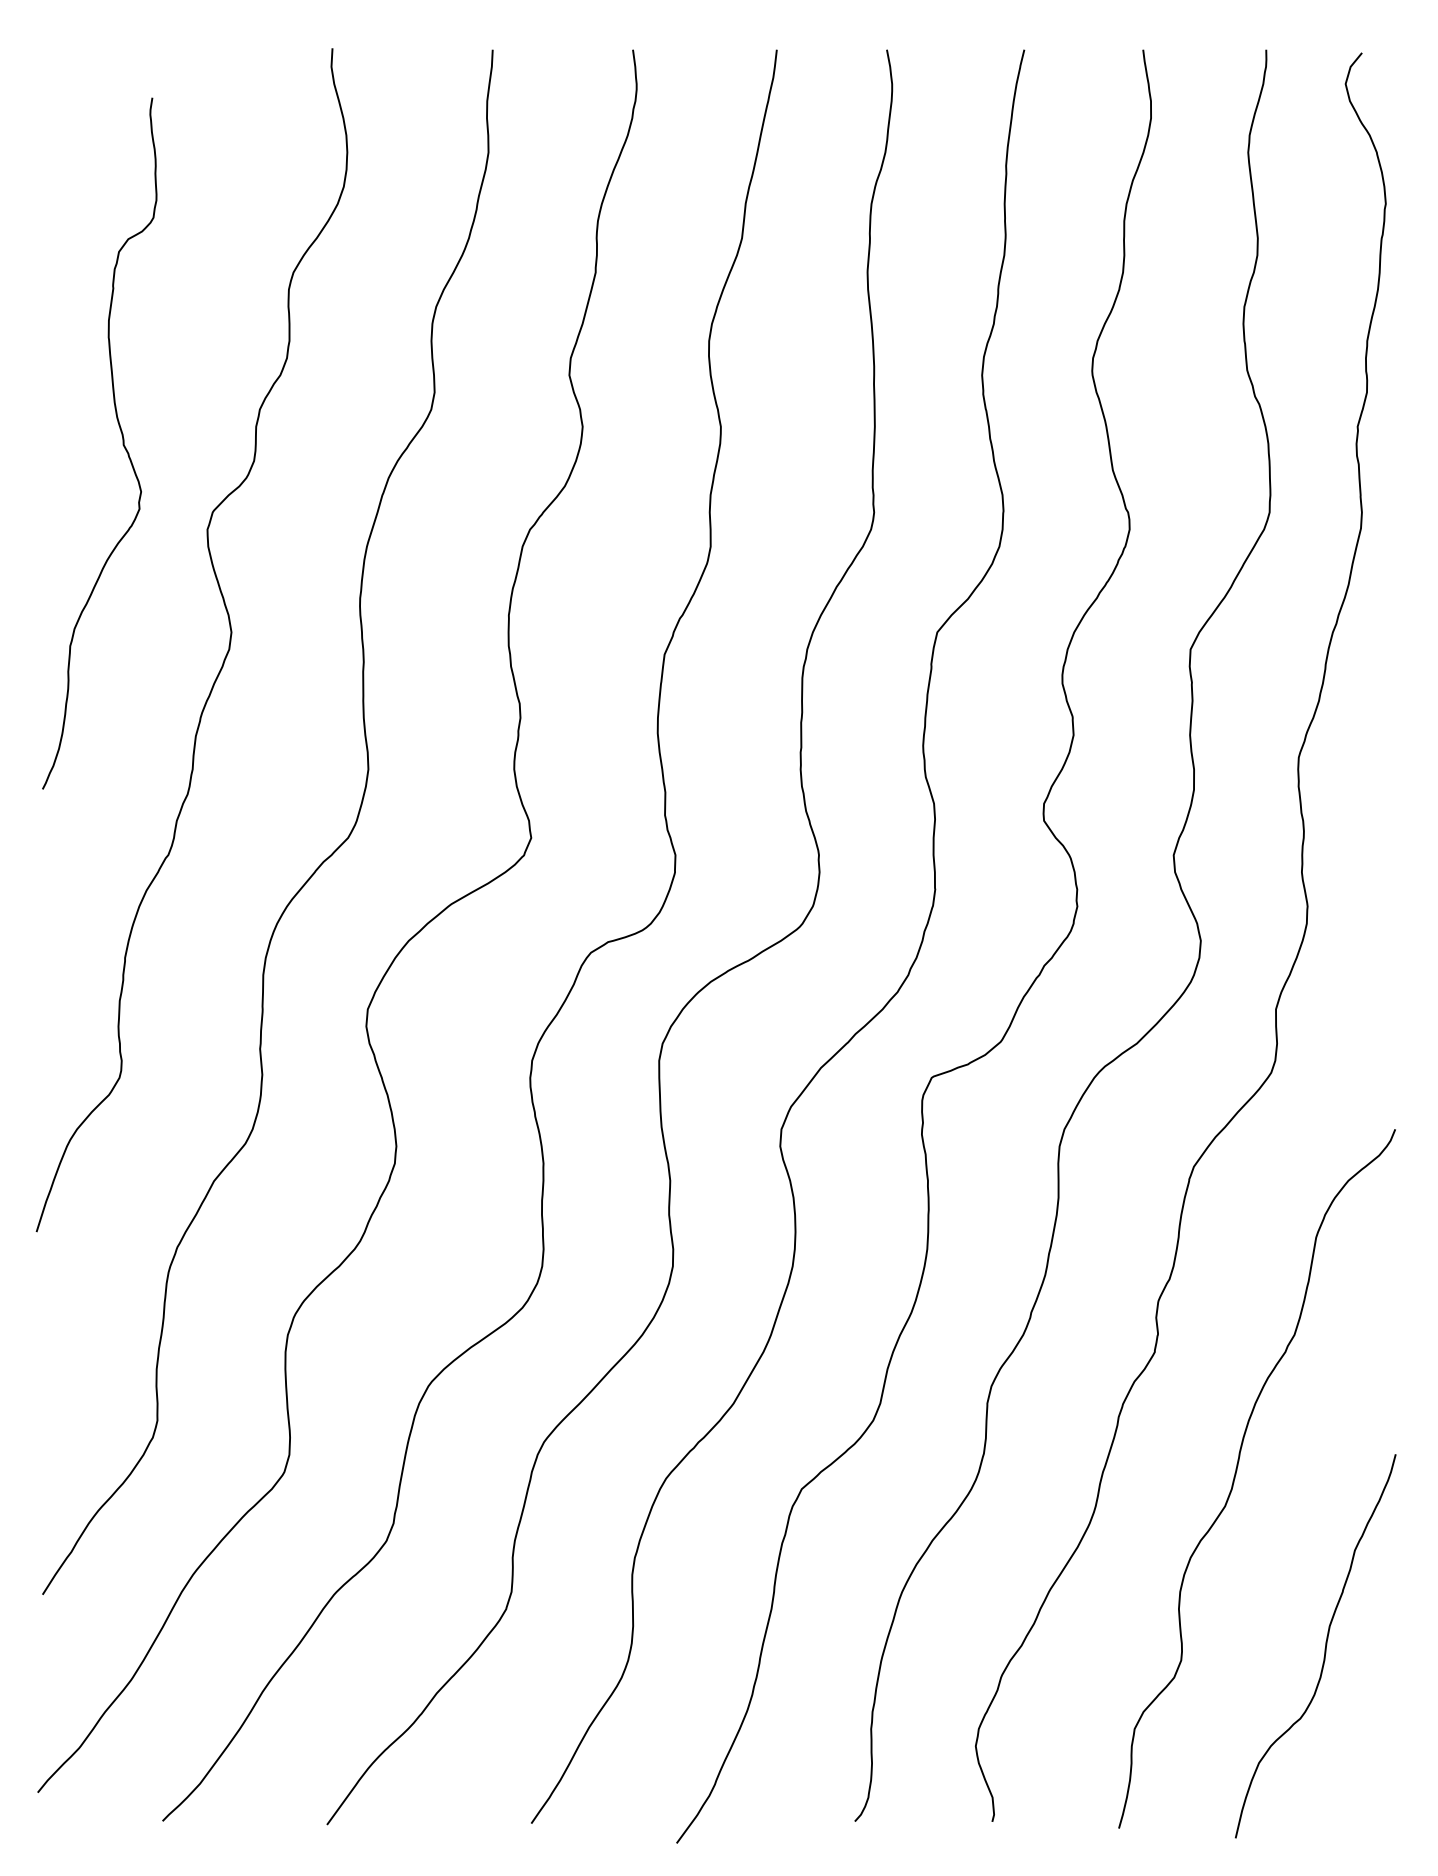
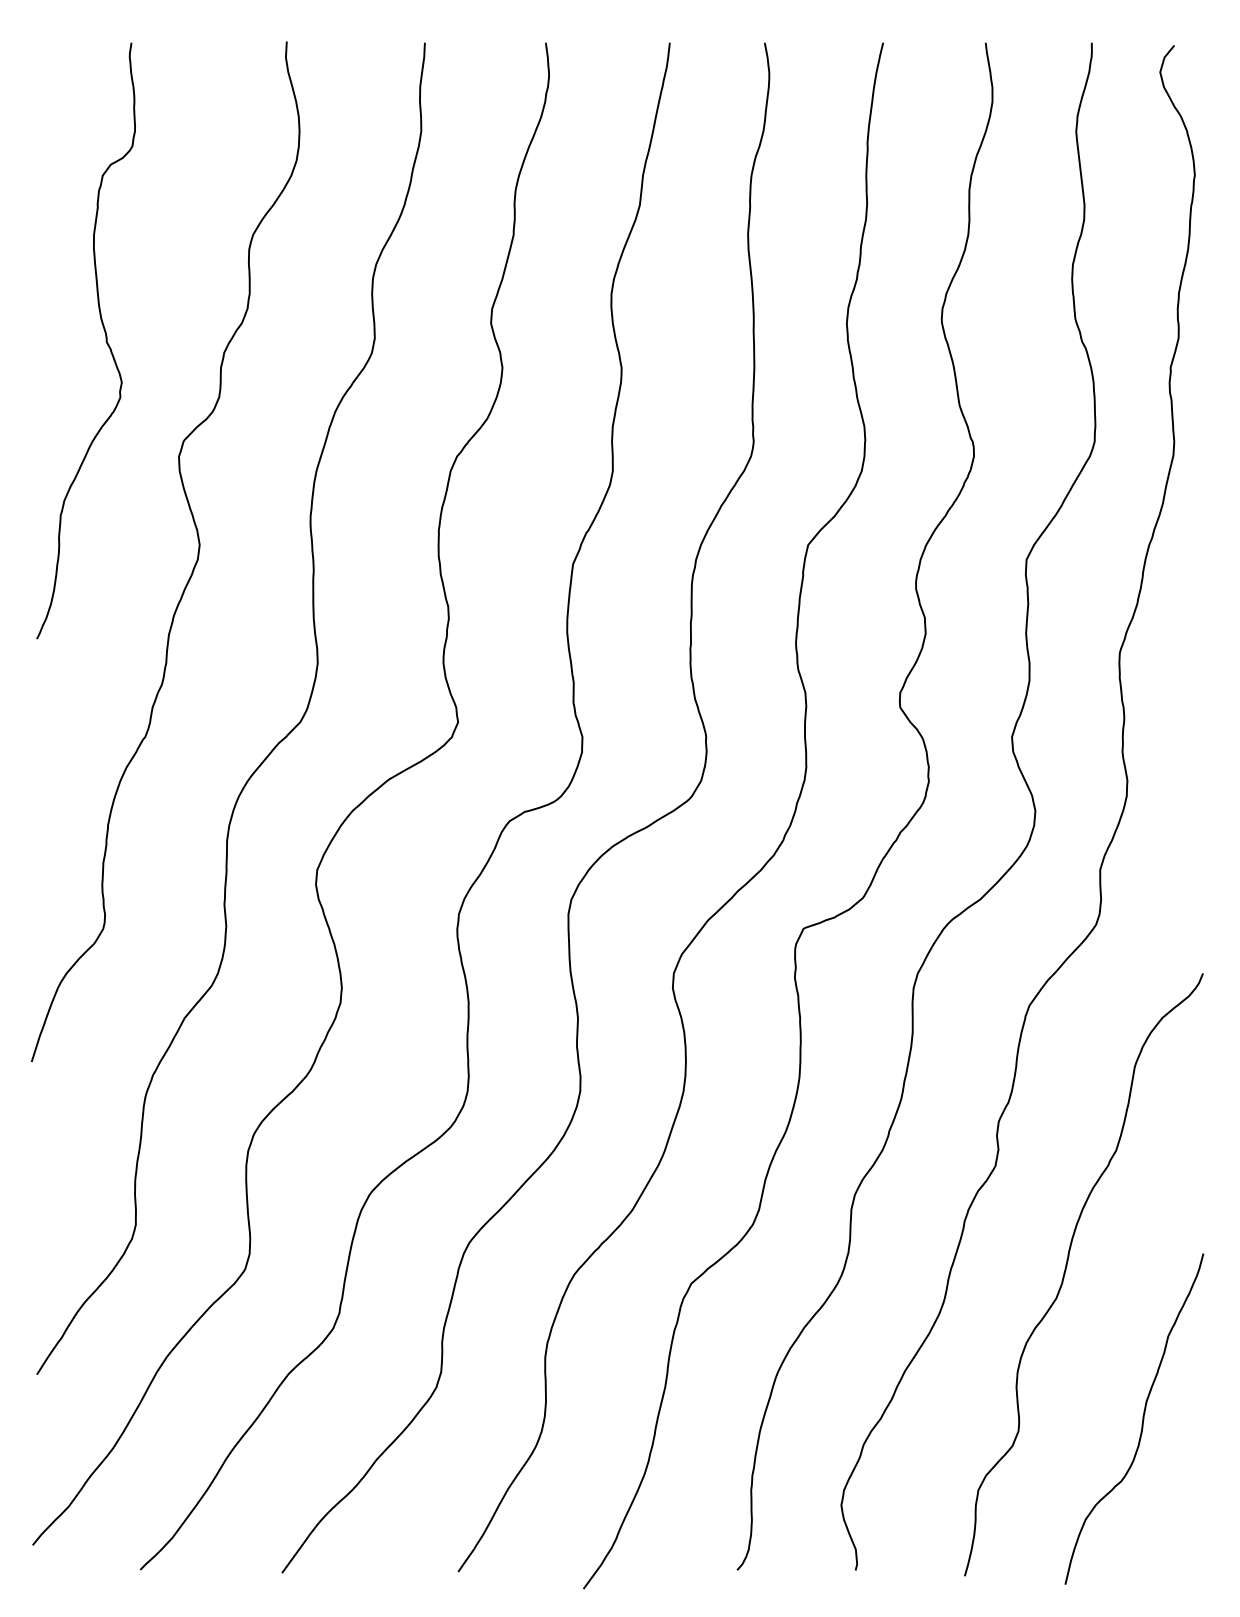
curve: (122, 443) -> (105, 340), moved

